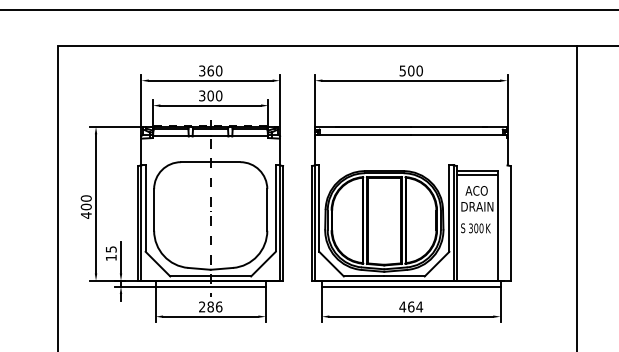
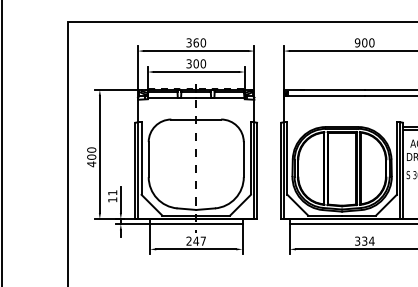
text: (402, 70) -> (357, 42), 500 -> 900
text: (111, 249) -> (112, 192), 15 -> 11
text: (214, 306) -> (199, 240), 286 -> 247
text: (406, 306) -> (360, 240), 464 -> 334

